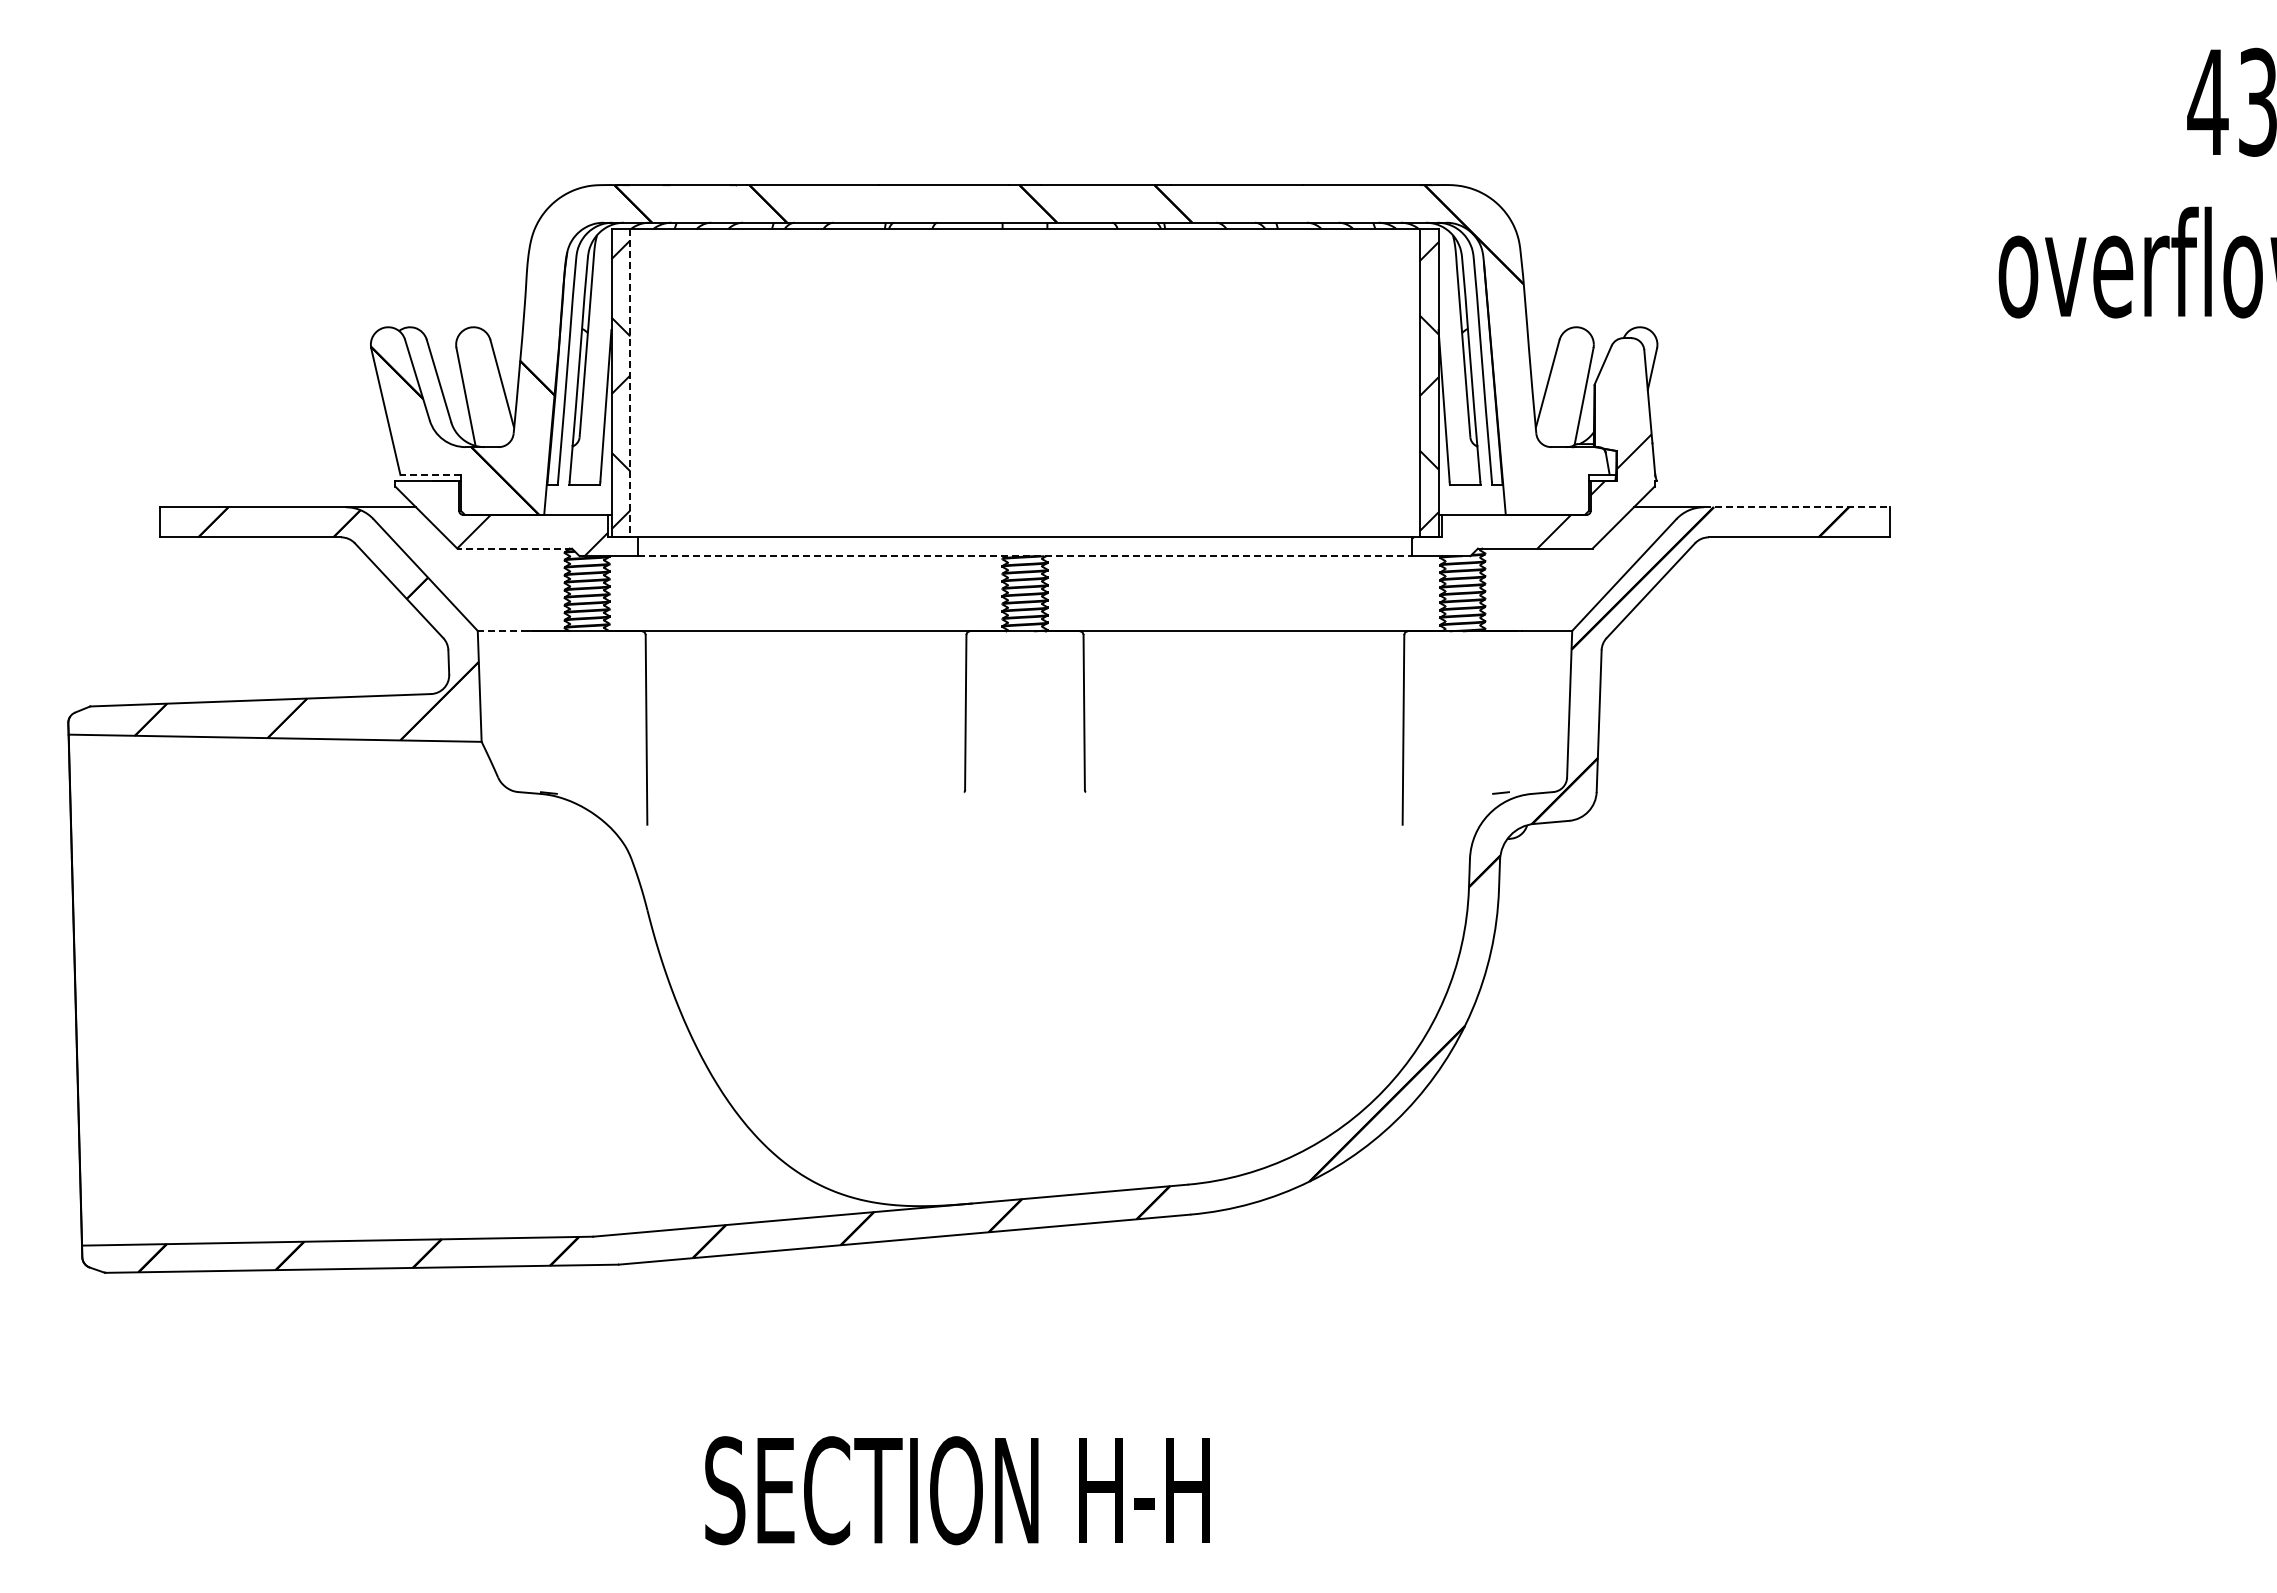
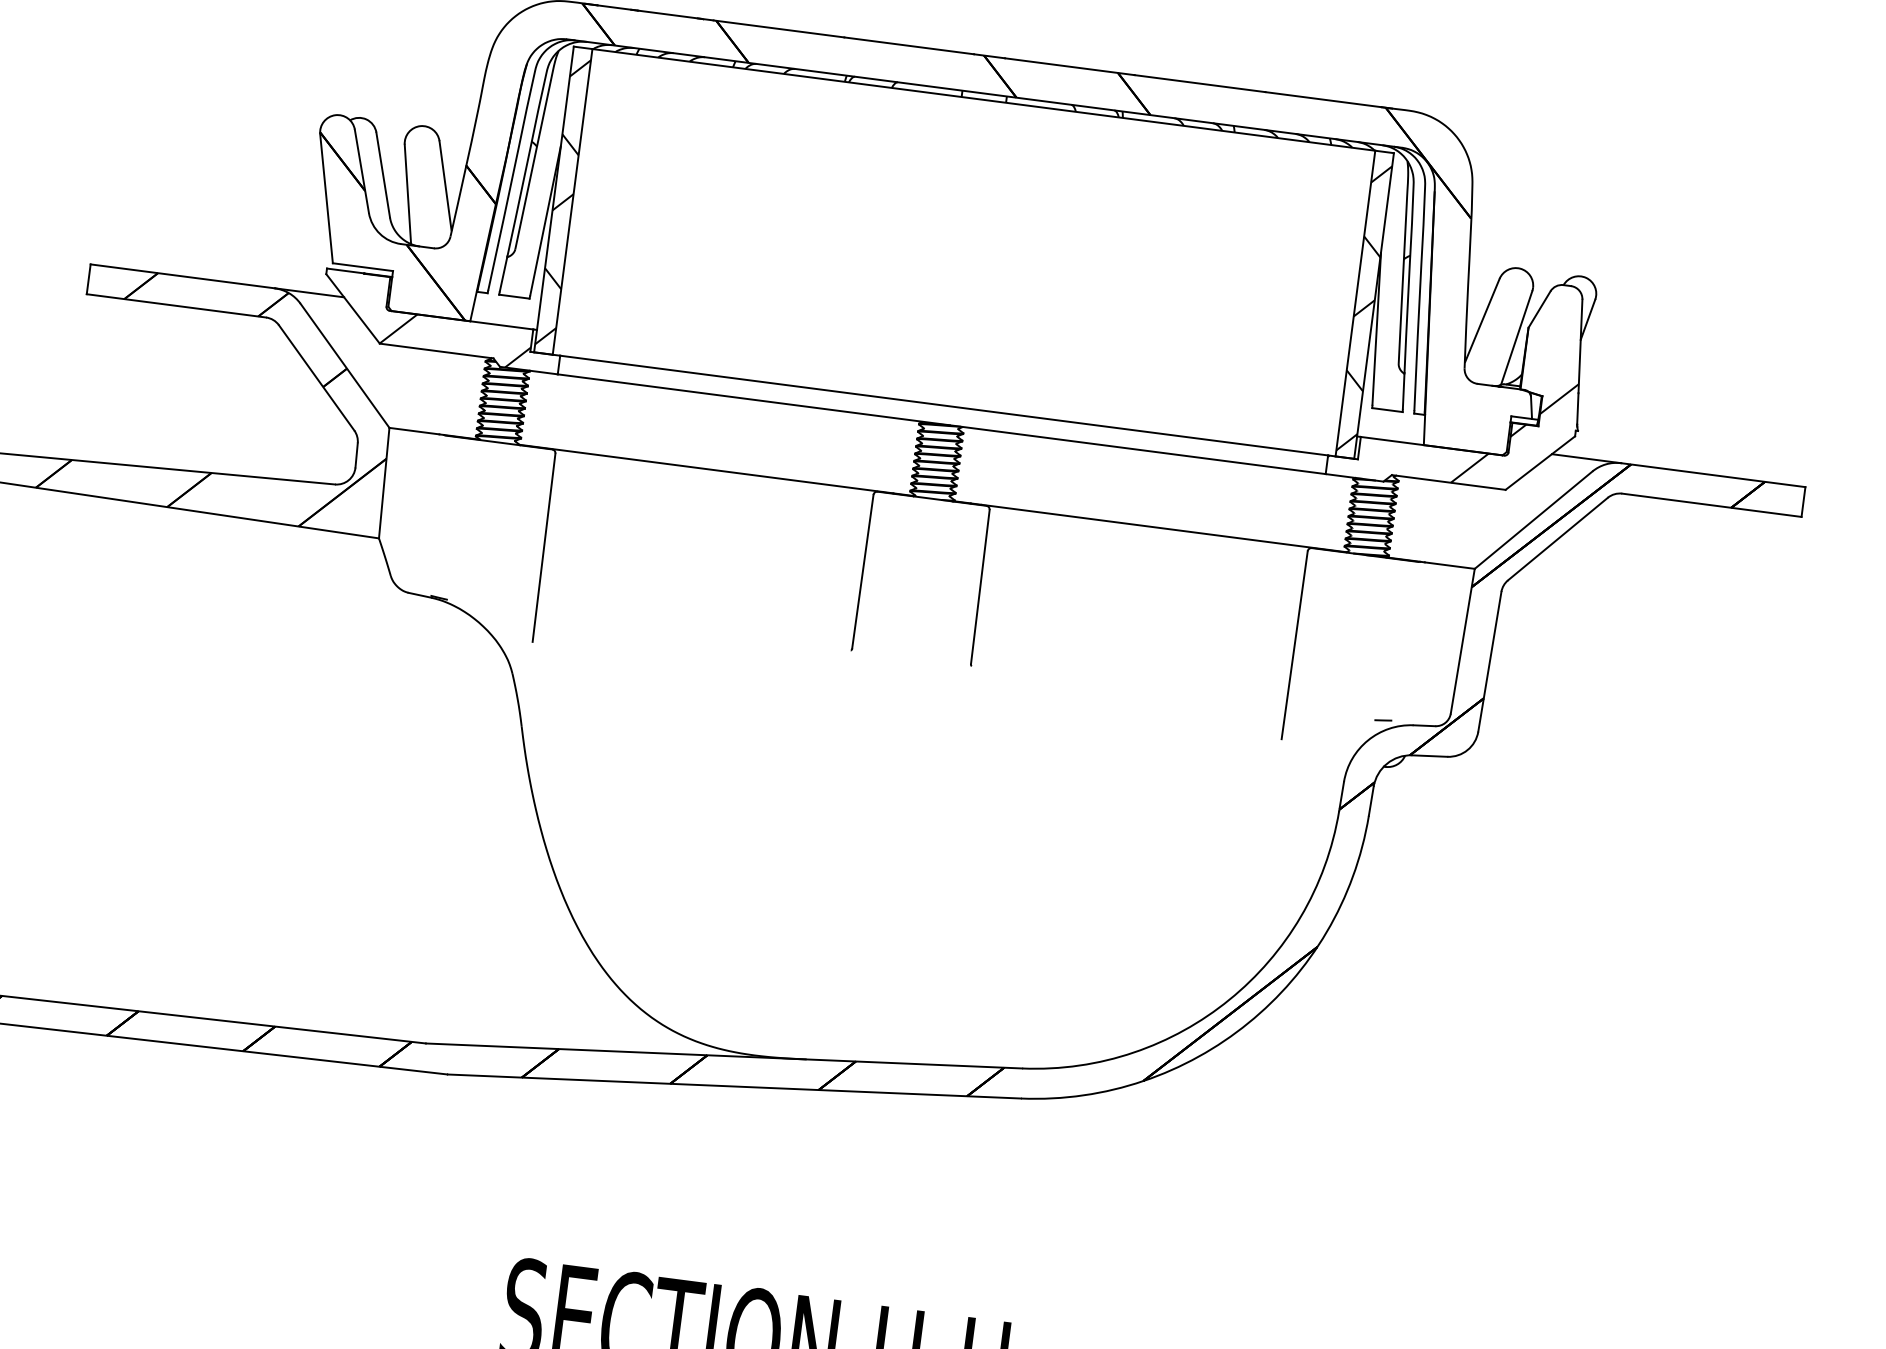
line: (630, 383) -> (572, 202), dashed -> solid
line: (430, 474) -> (362, 266), dashed -> solid
line: (1796, 507) -> (1713, 475), dashed -> solid
line: (514, 548) -> (436, 350), dashed -> solid
line: (1025, 556) -> (942, 424), dashed -> solid
line: (502, 630) -> (414, 430), dashed -> solid

